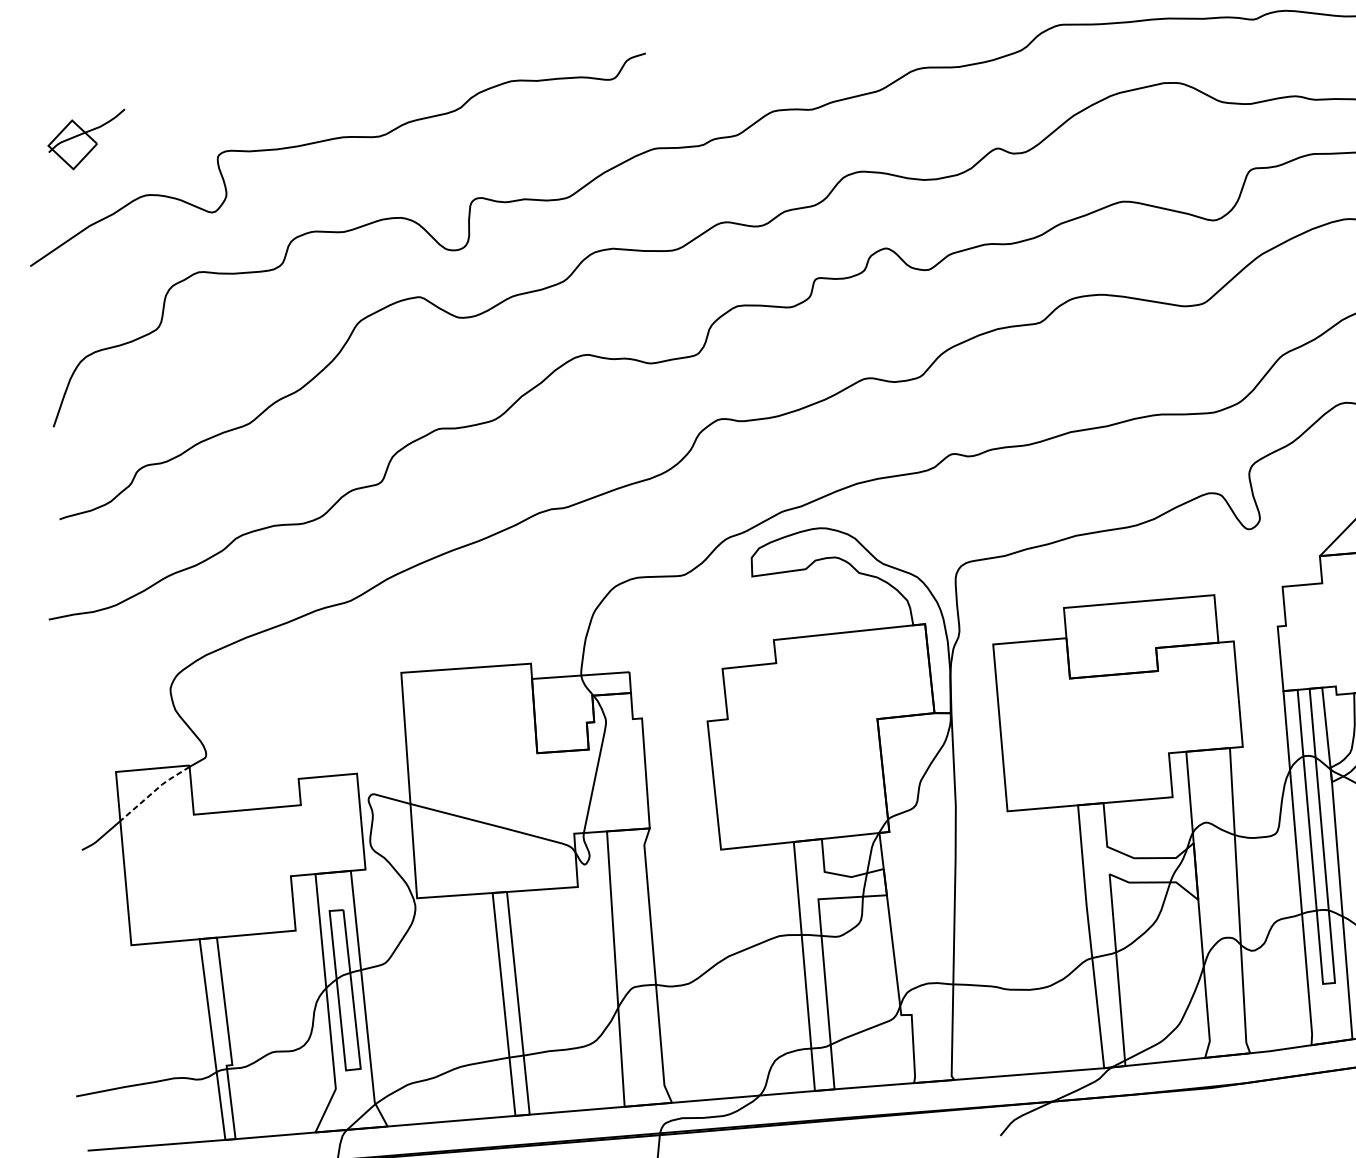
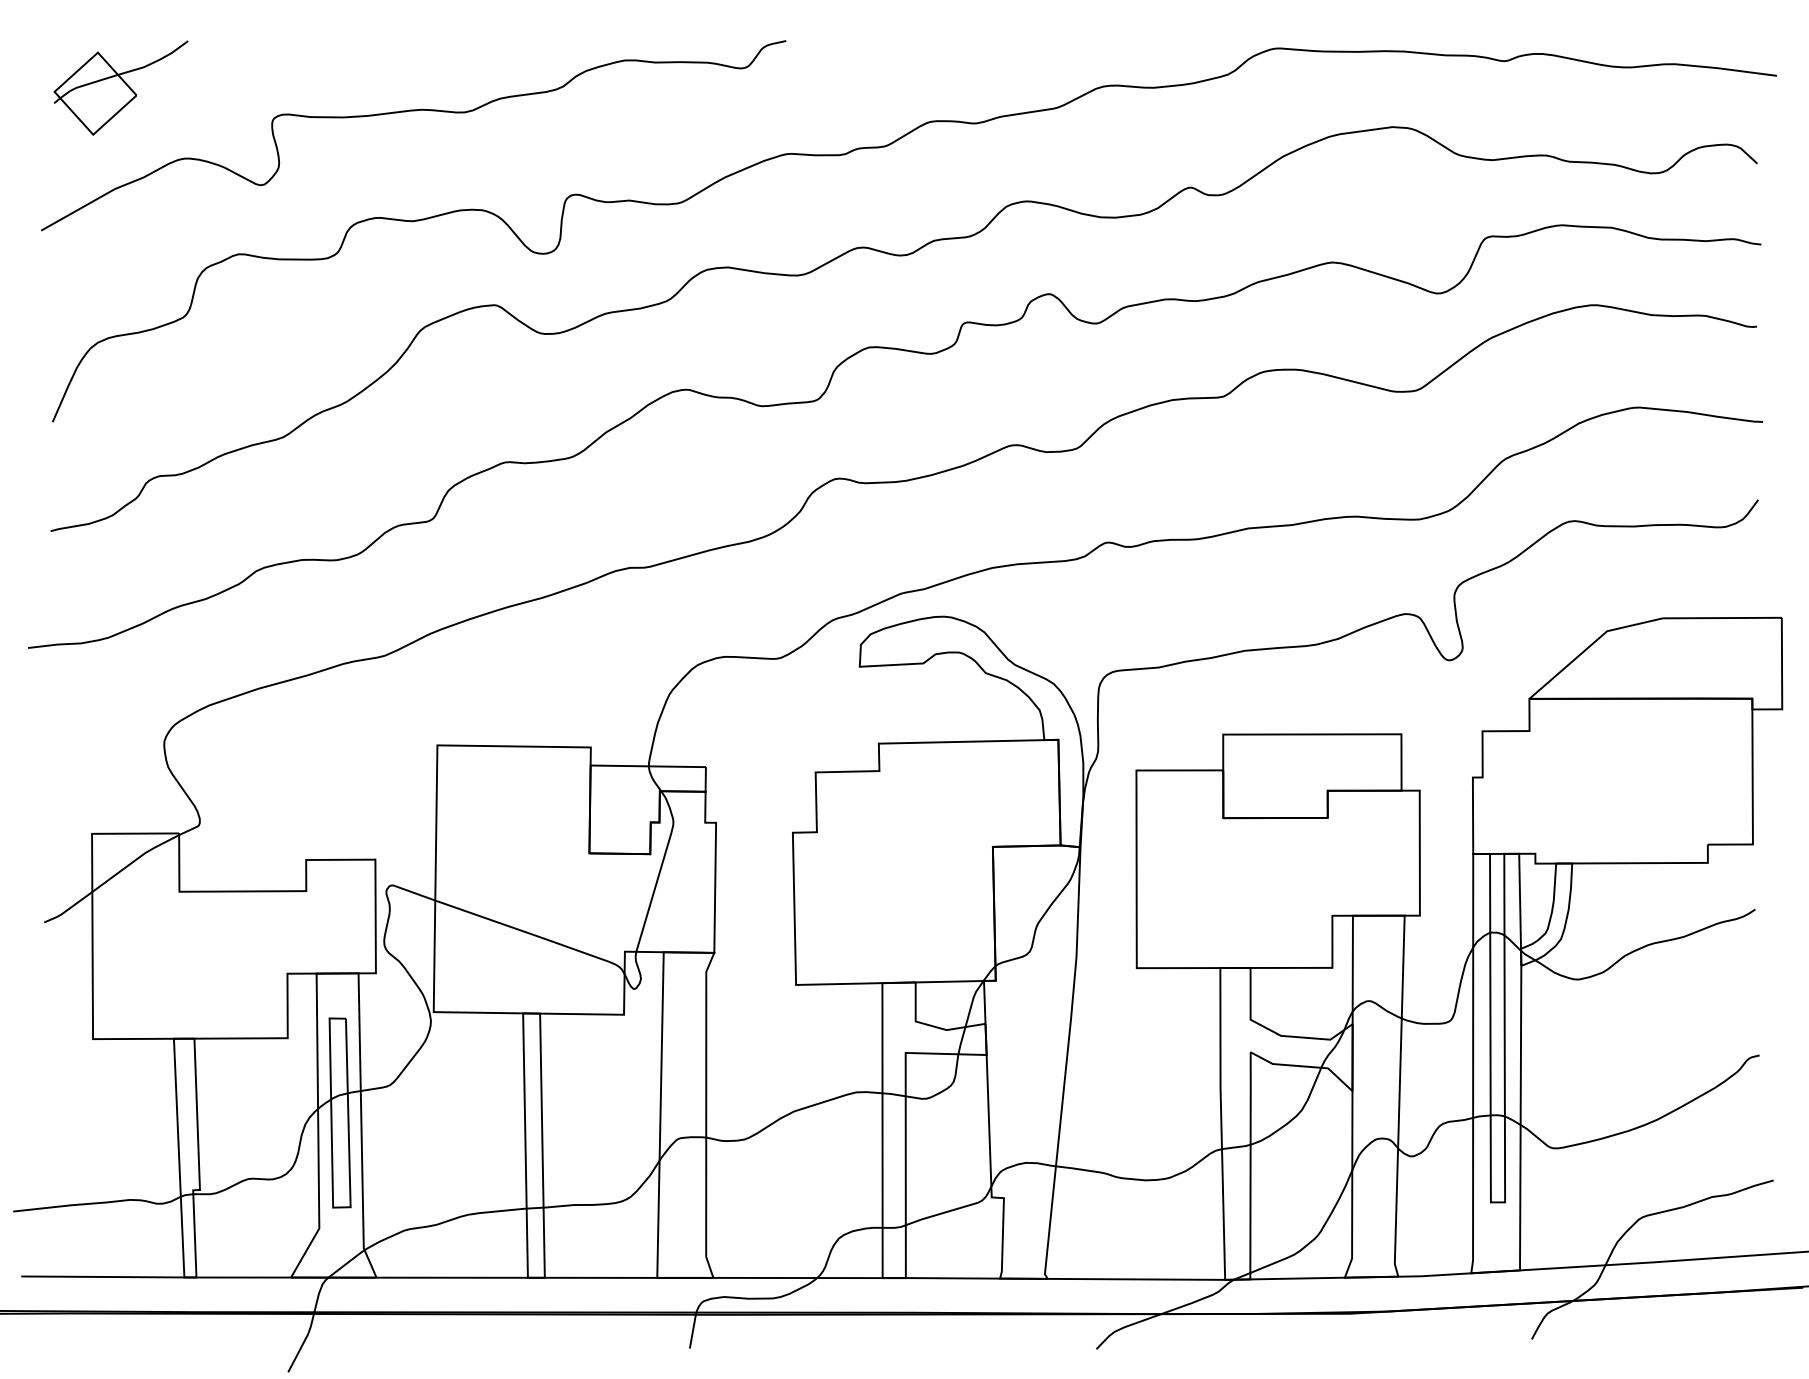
part: (87, 139) -> (120, 87), size x1.43
line: (153, 791) -> (134, 860), dashed -> solid

